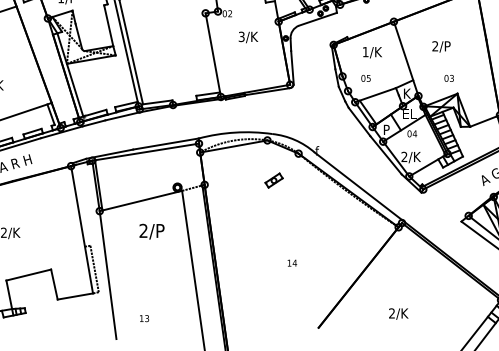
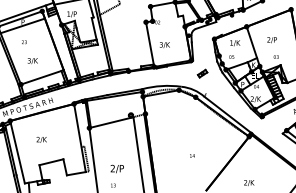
text: (247, 38) -> (164, 45), moved
part: (273, 180) -> (202, 73), moved
text: (150, 230) -> (116, 168), moved

